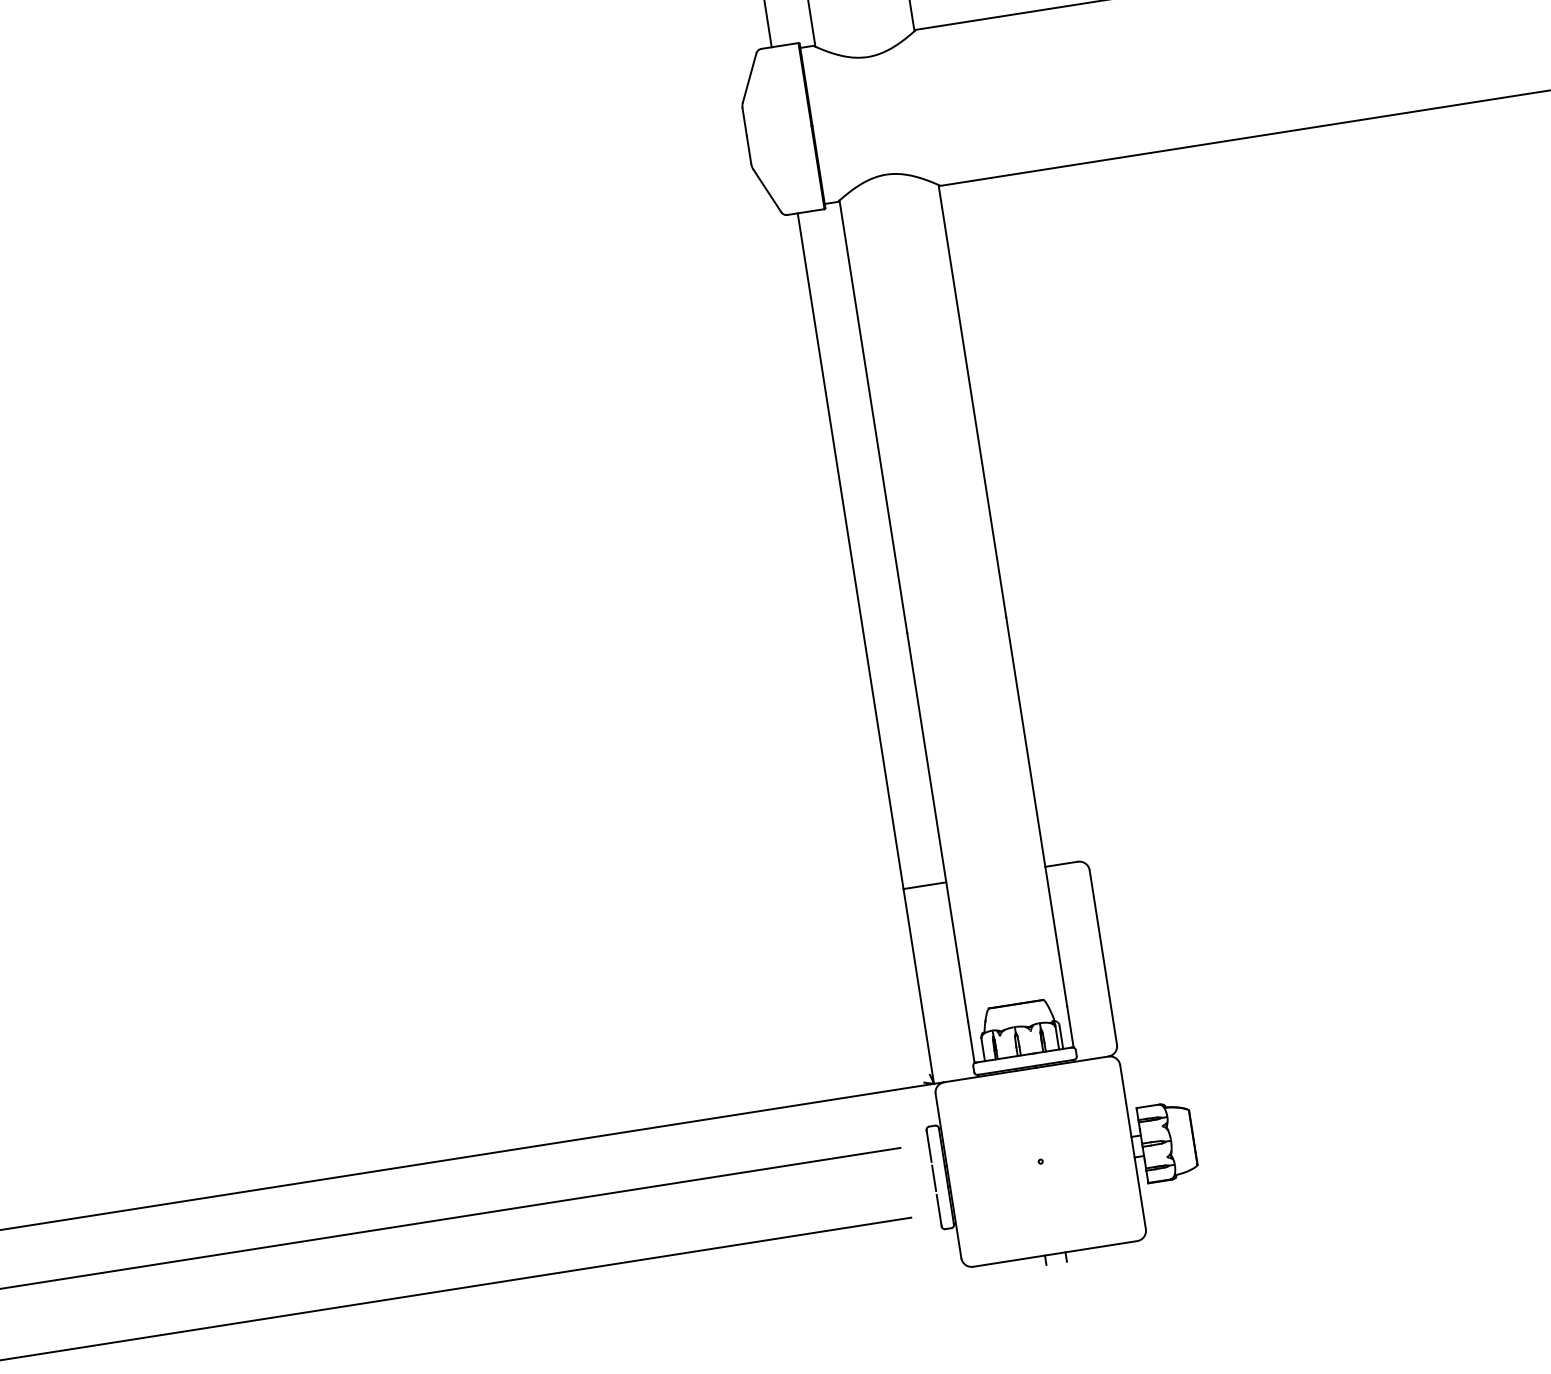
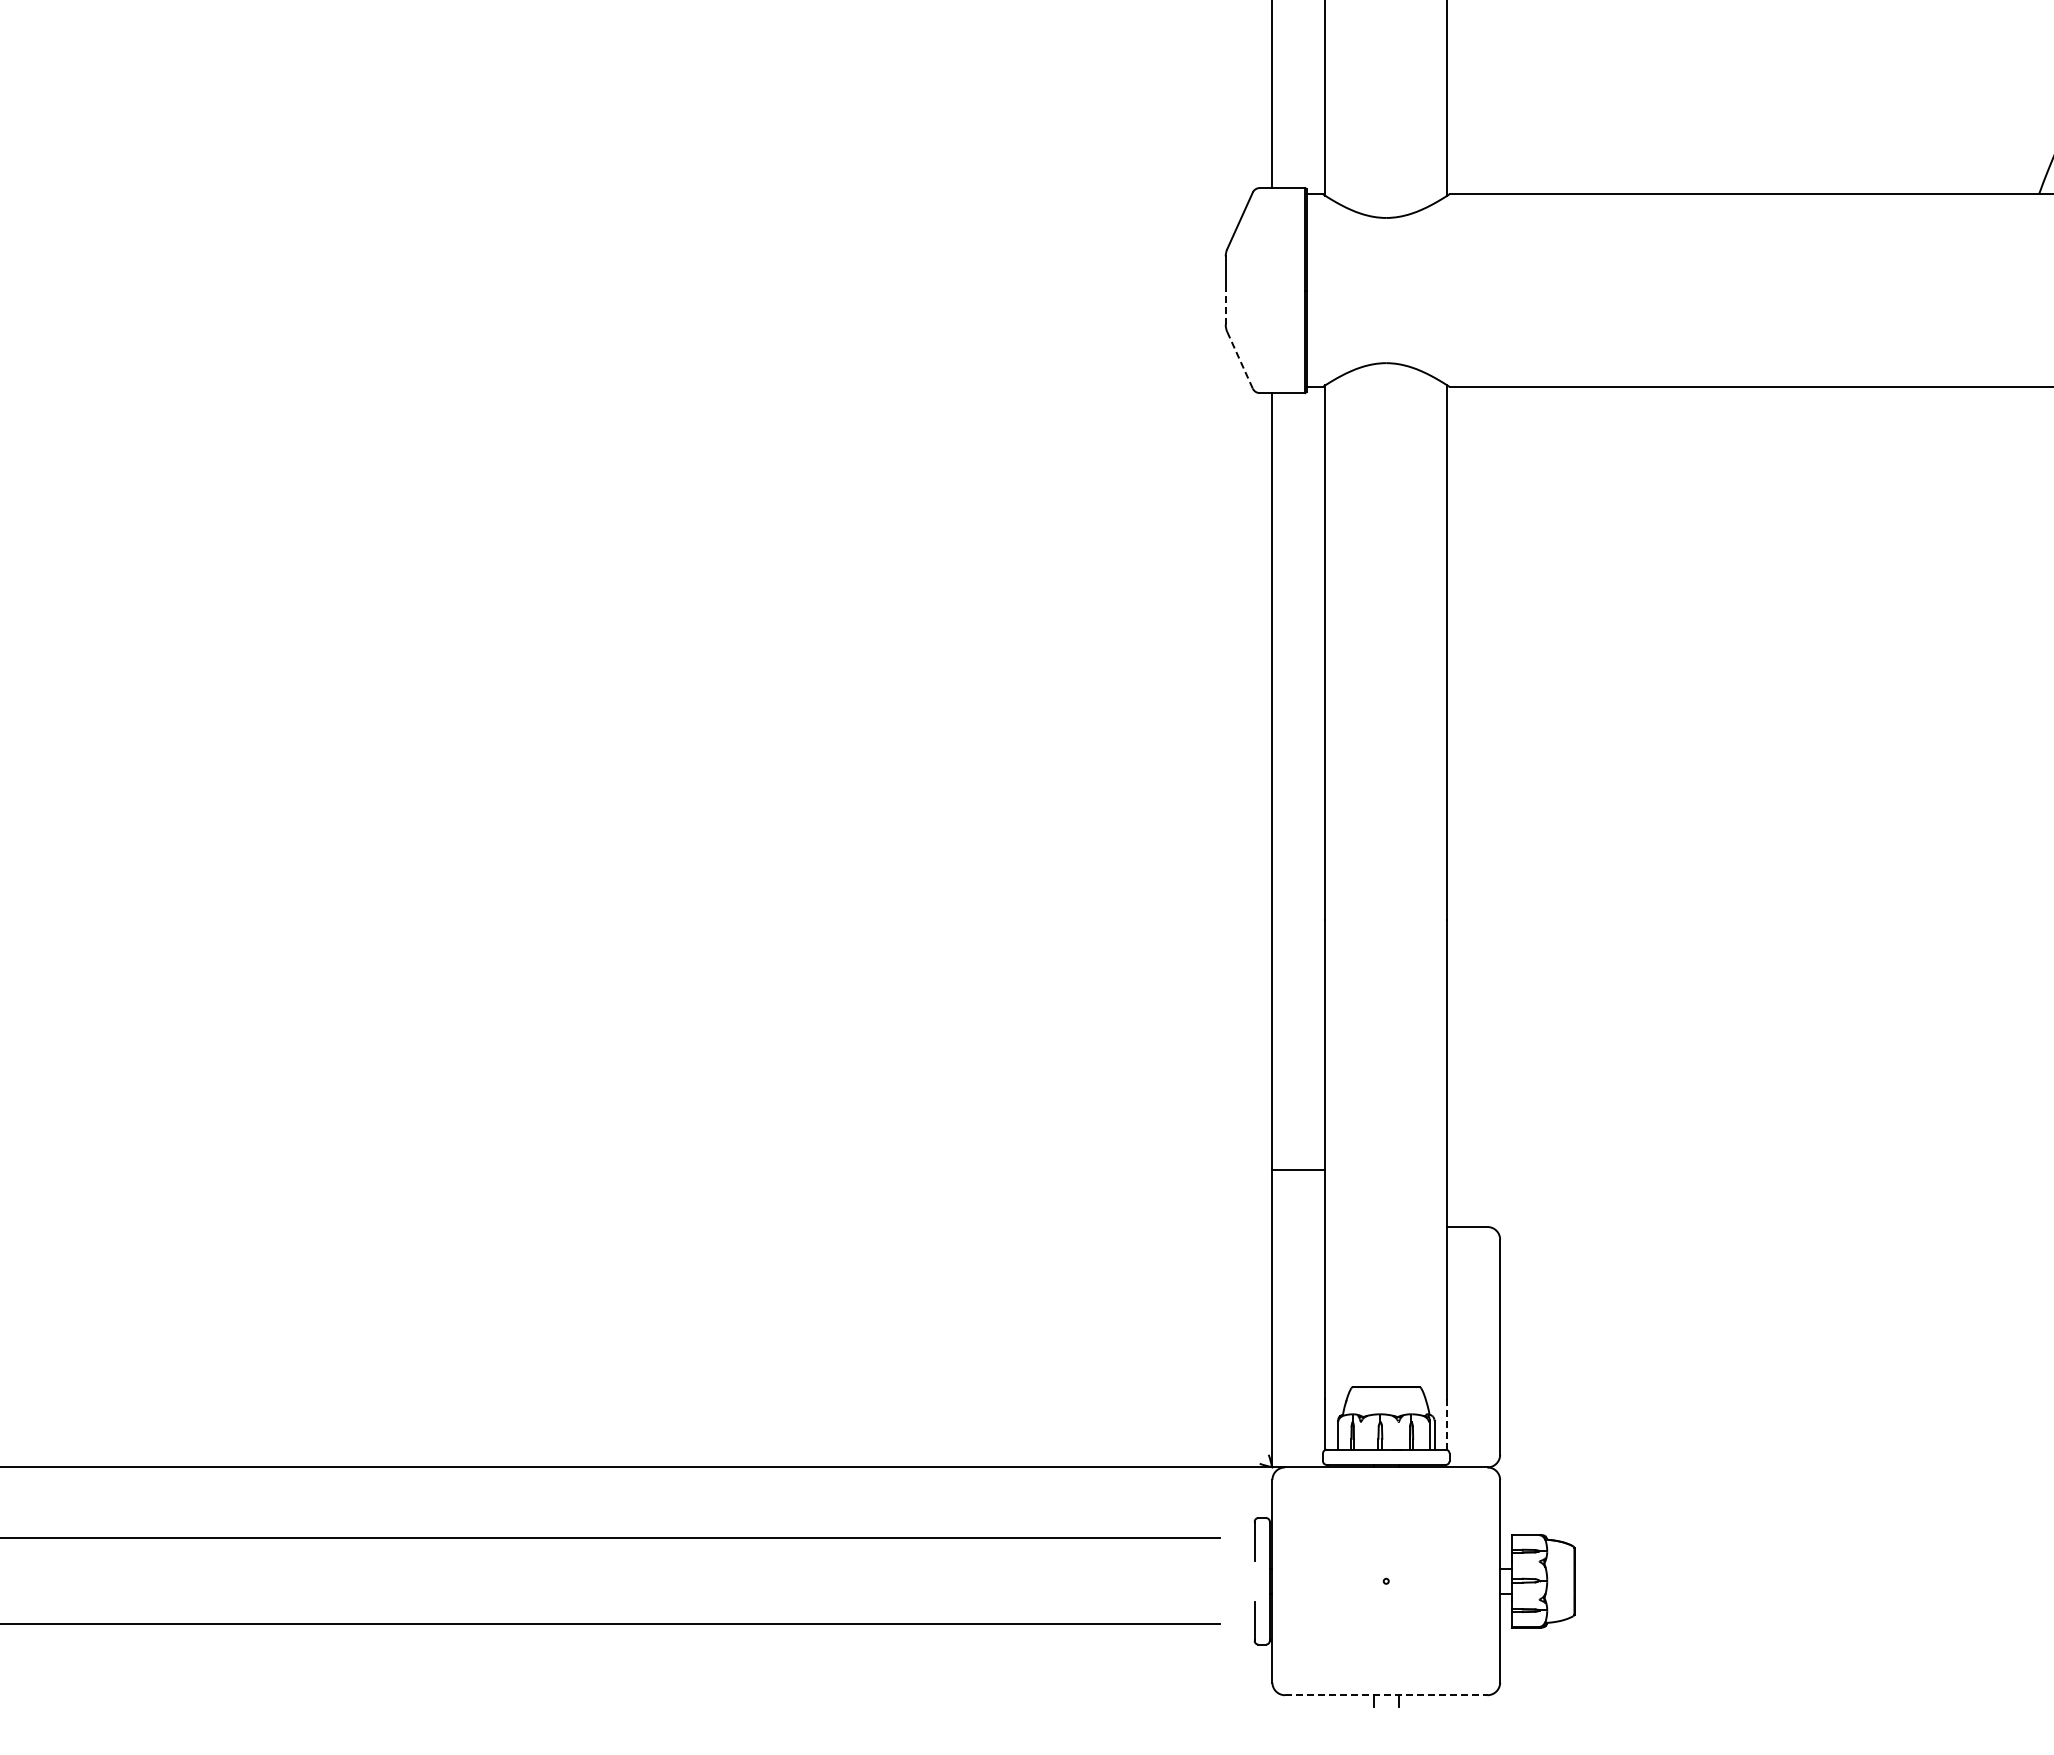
line: (748, 149) -> (1225, 307), solid -> dashed
line: (767, 191) -> (1240, 360), solid -> dashed
line: (924, 886) -> (1298, 1170), moved
line: (1070, 1026) -> (1447, 1424), solid -> dashed
line: (933, 1177) -> (1254, 1580), removed
line: (1055, 1254) -> (1386, 1695), solid -> dashed

